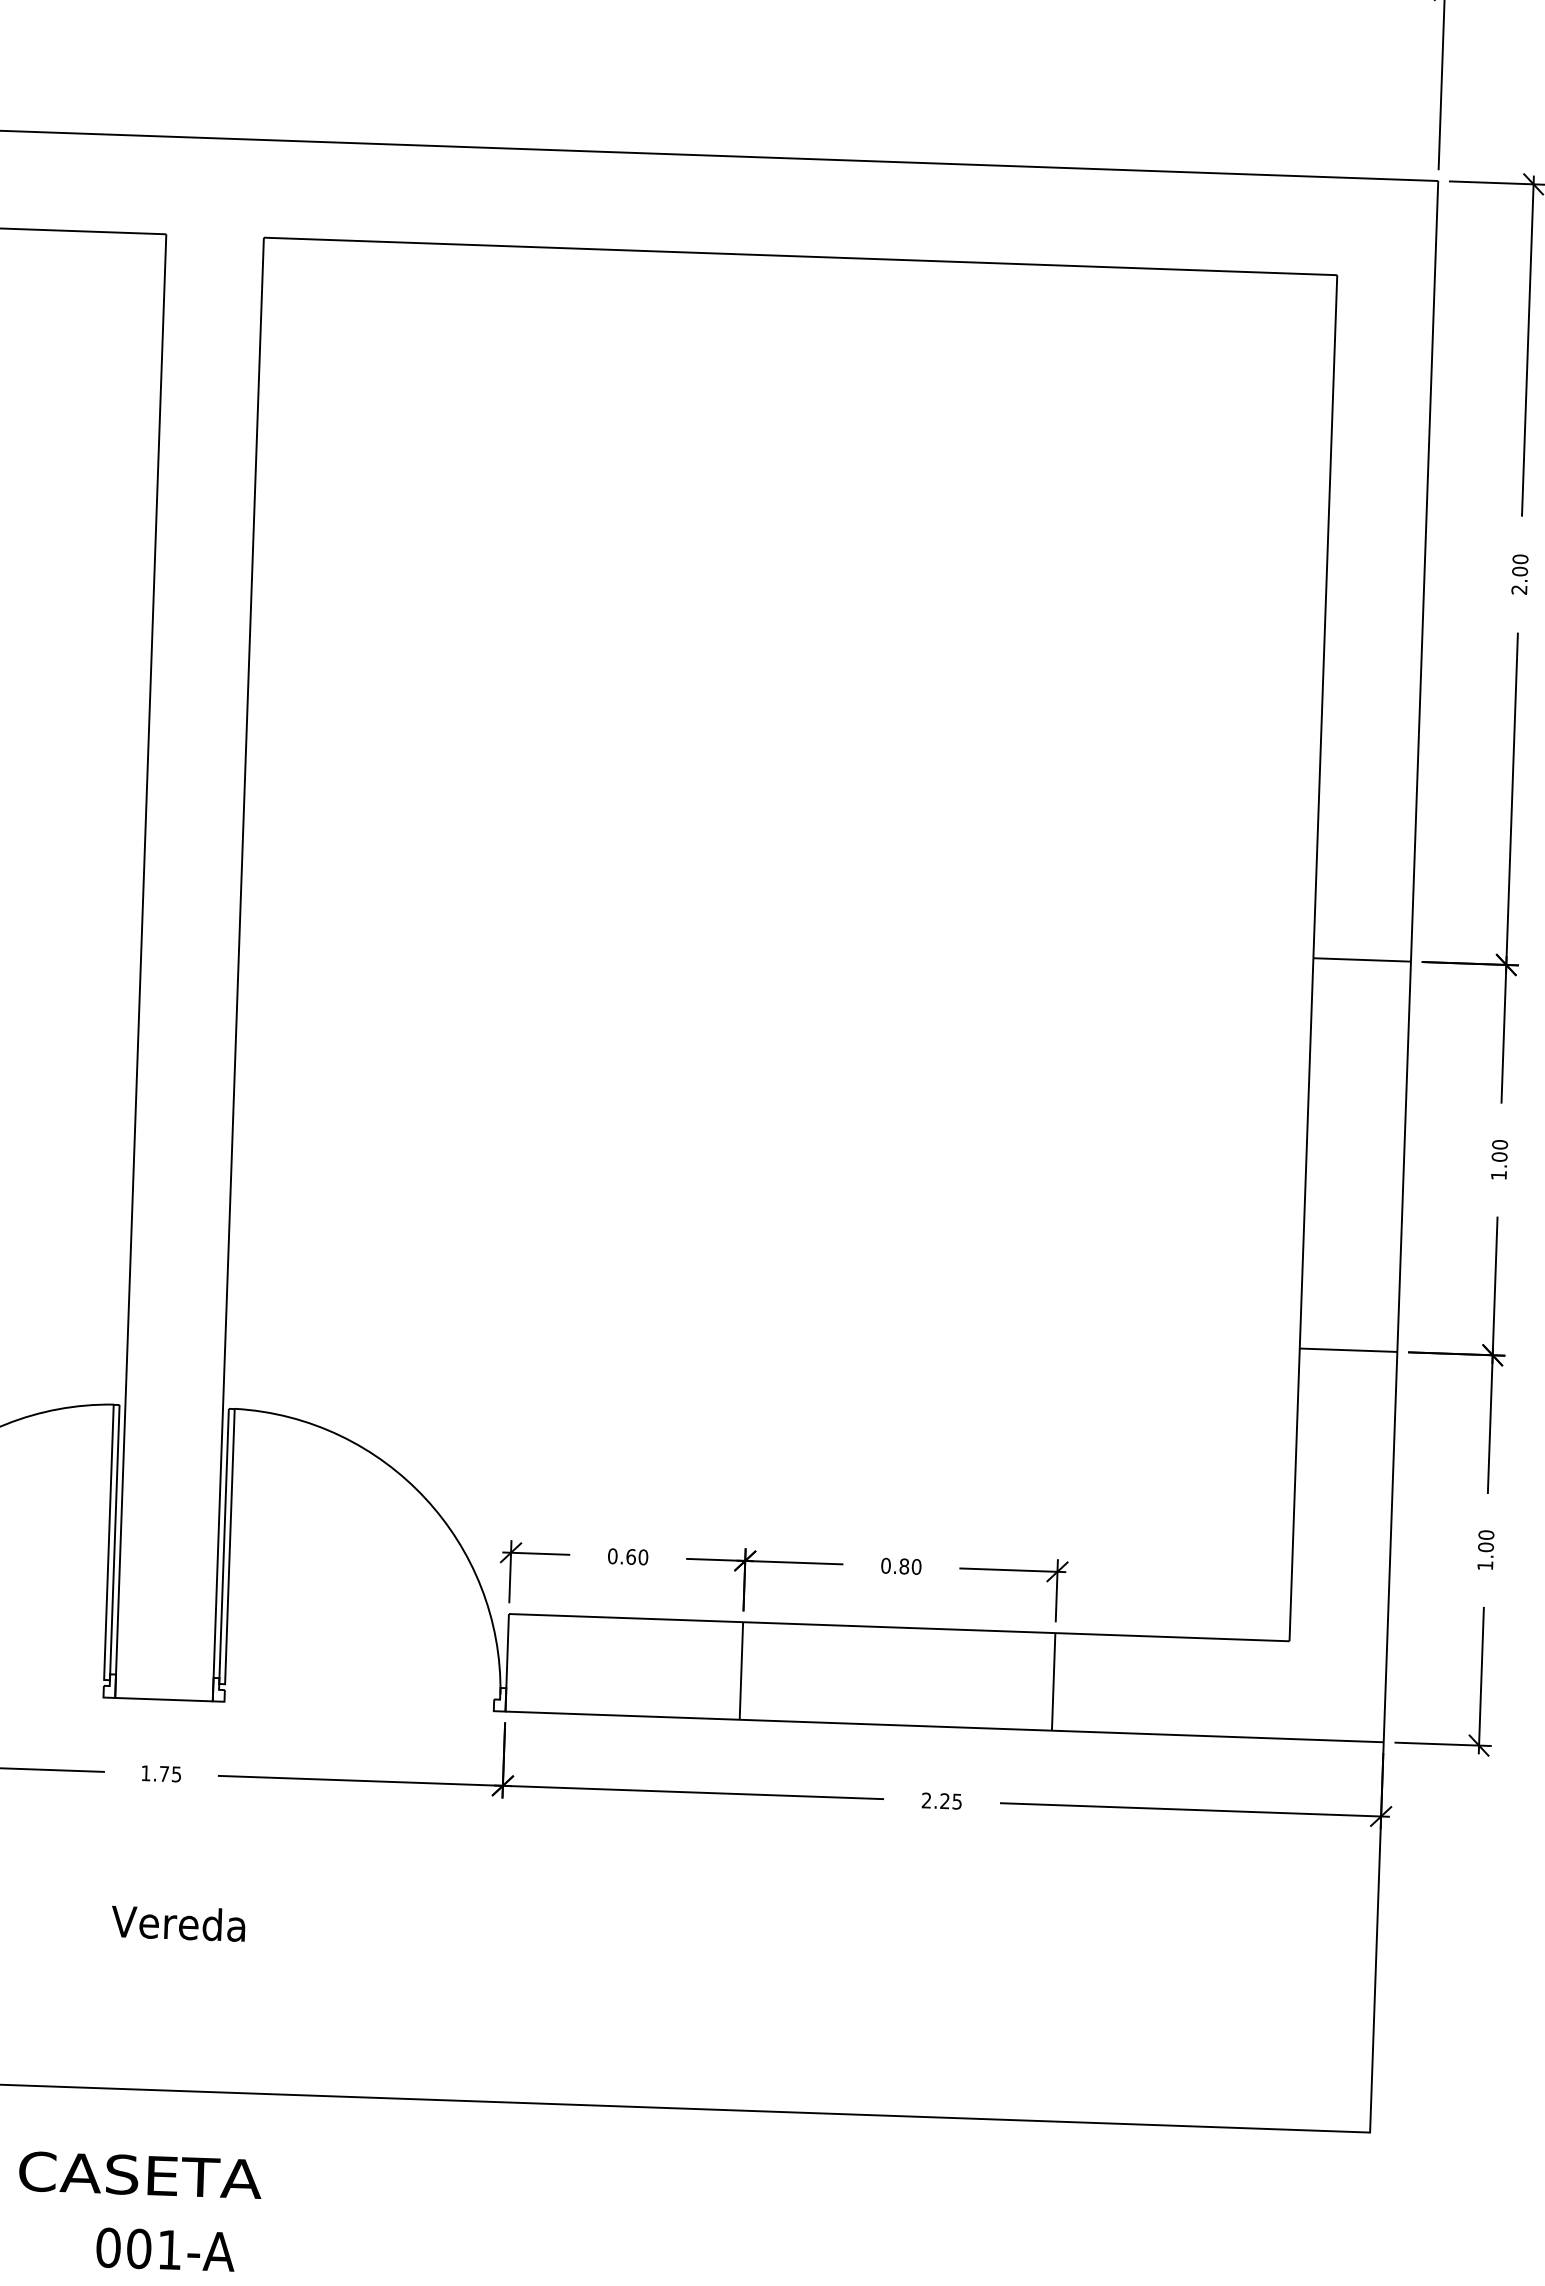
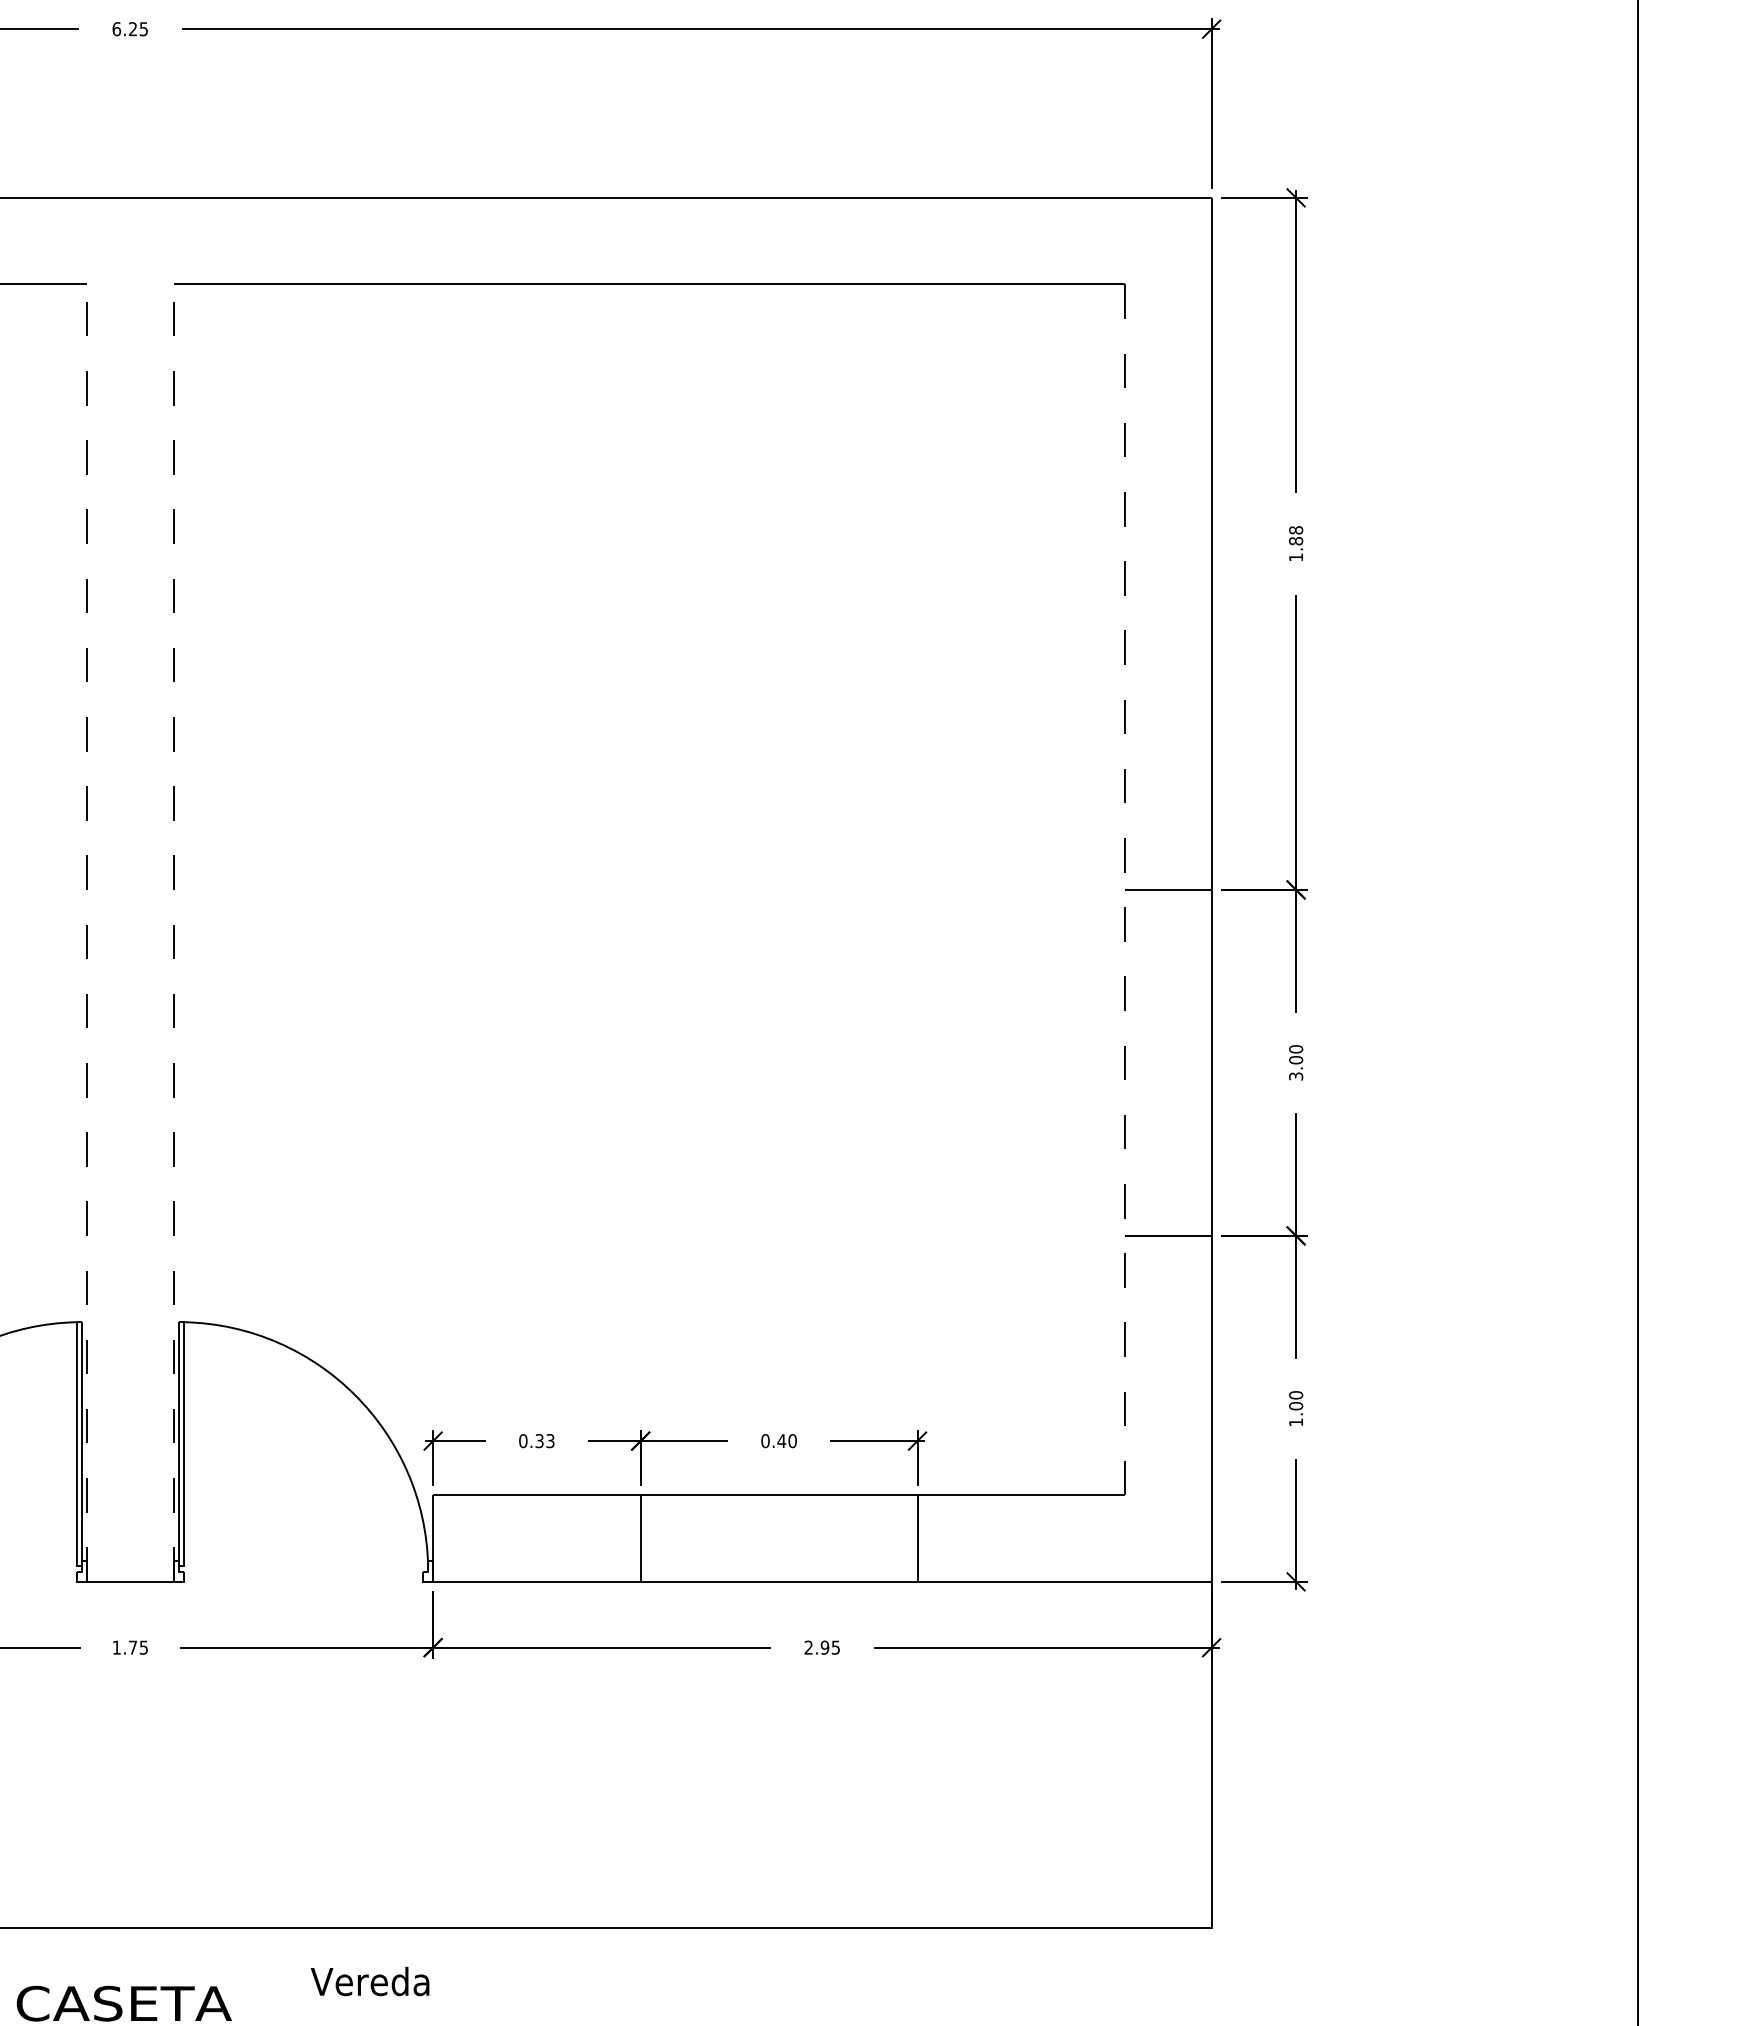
text: (1519, 574) -> (1295, 543), 2.00 -> 1.88
line: (1313, 958) -> (1125, 890), solid -> dashed
line: (141, 966) -> (87, 933), solid -> dashed
line: (238, 969) -> (173, 933), solid -> dashed
text: (1499, 1175) -> (1296, 1076), 1.00 -> 3.00
text: (636, 1557) -> (544, 1441), 0.60 -> 0.33
text: (904, 1566) -> (781, 1441), 0.80 -> 0.40
text: (944, 1801) -> (824, 1647), 2.25 -> 2.95
text: (177, 1923) -> (369, 1981), moved

